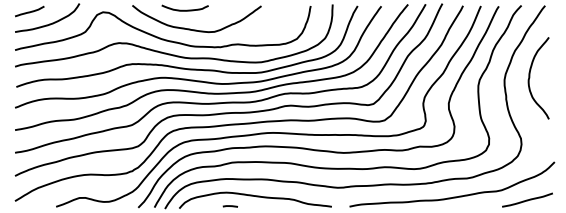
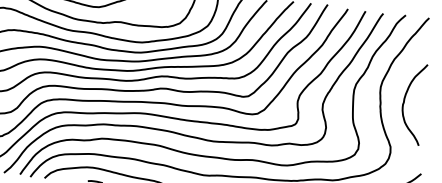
curve: (530, 77) -> (405, 102), moved

